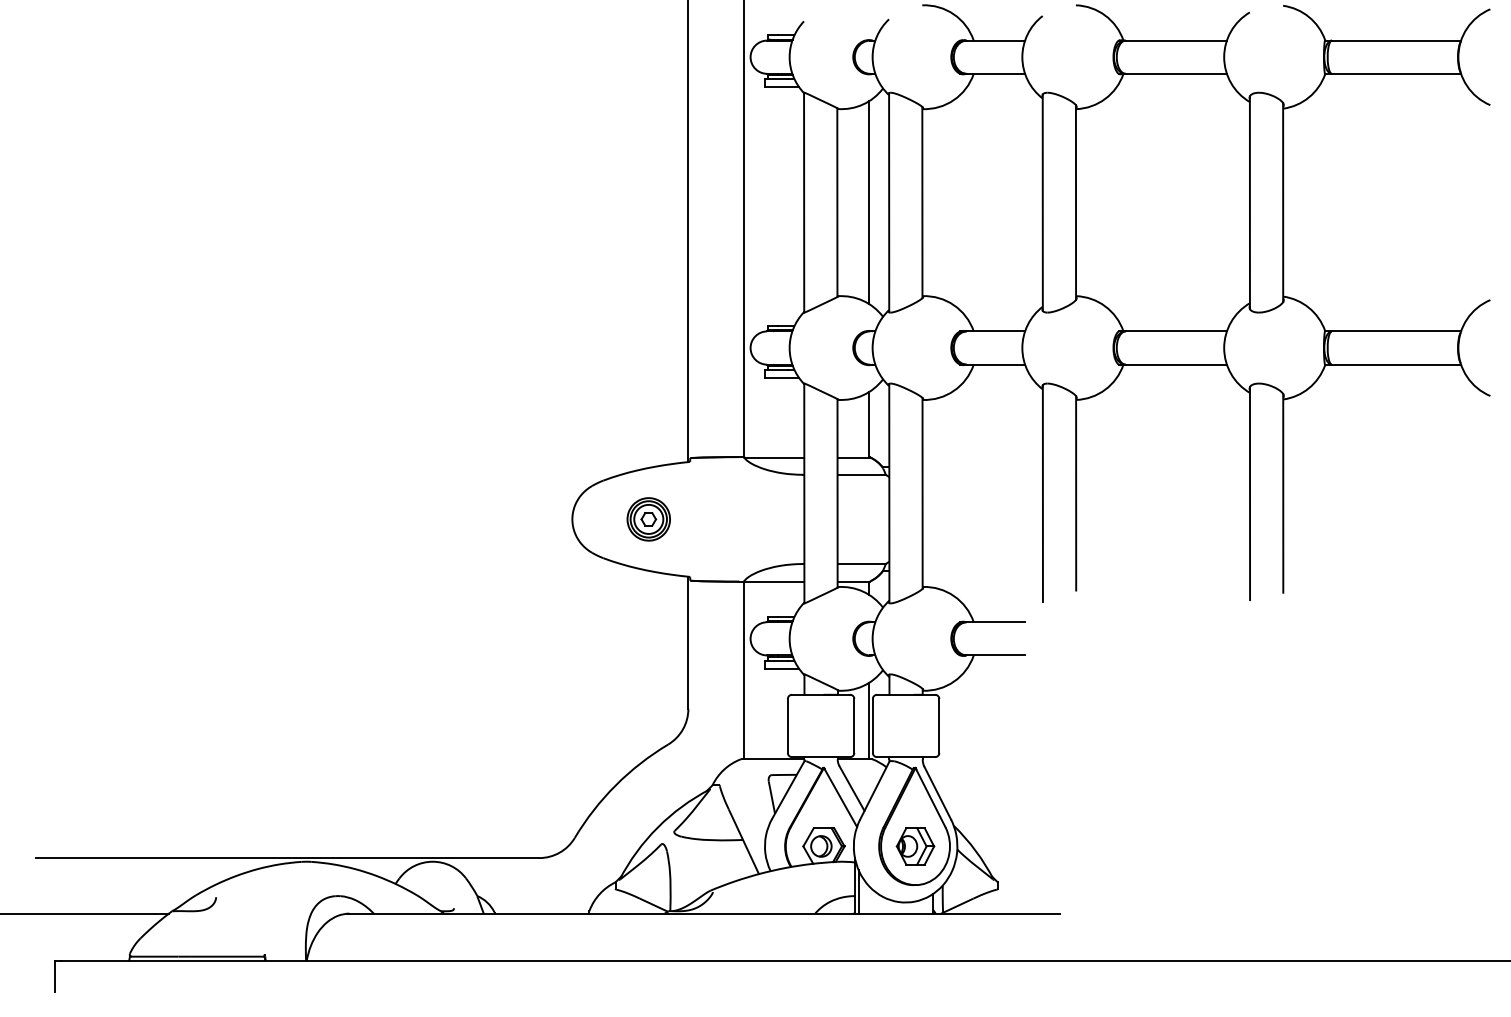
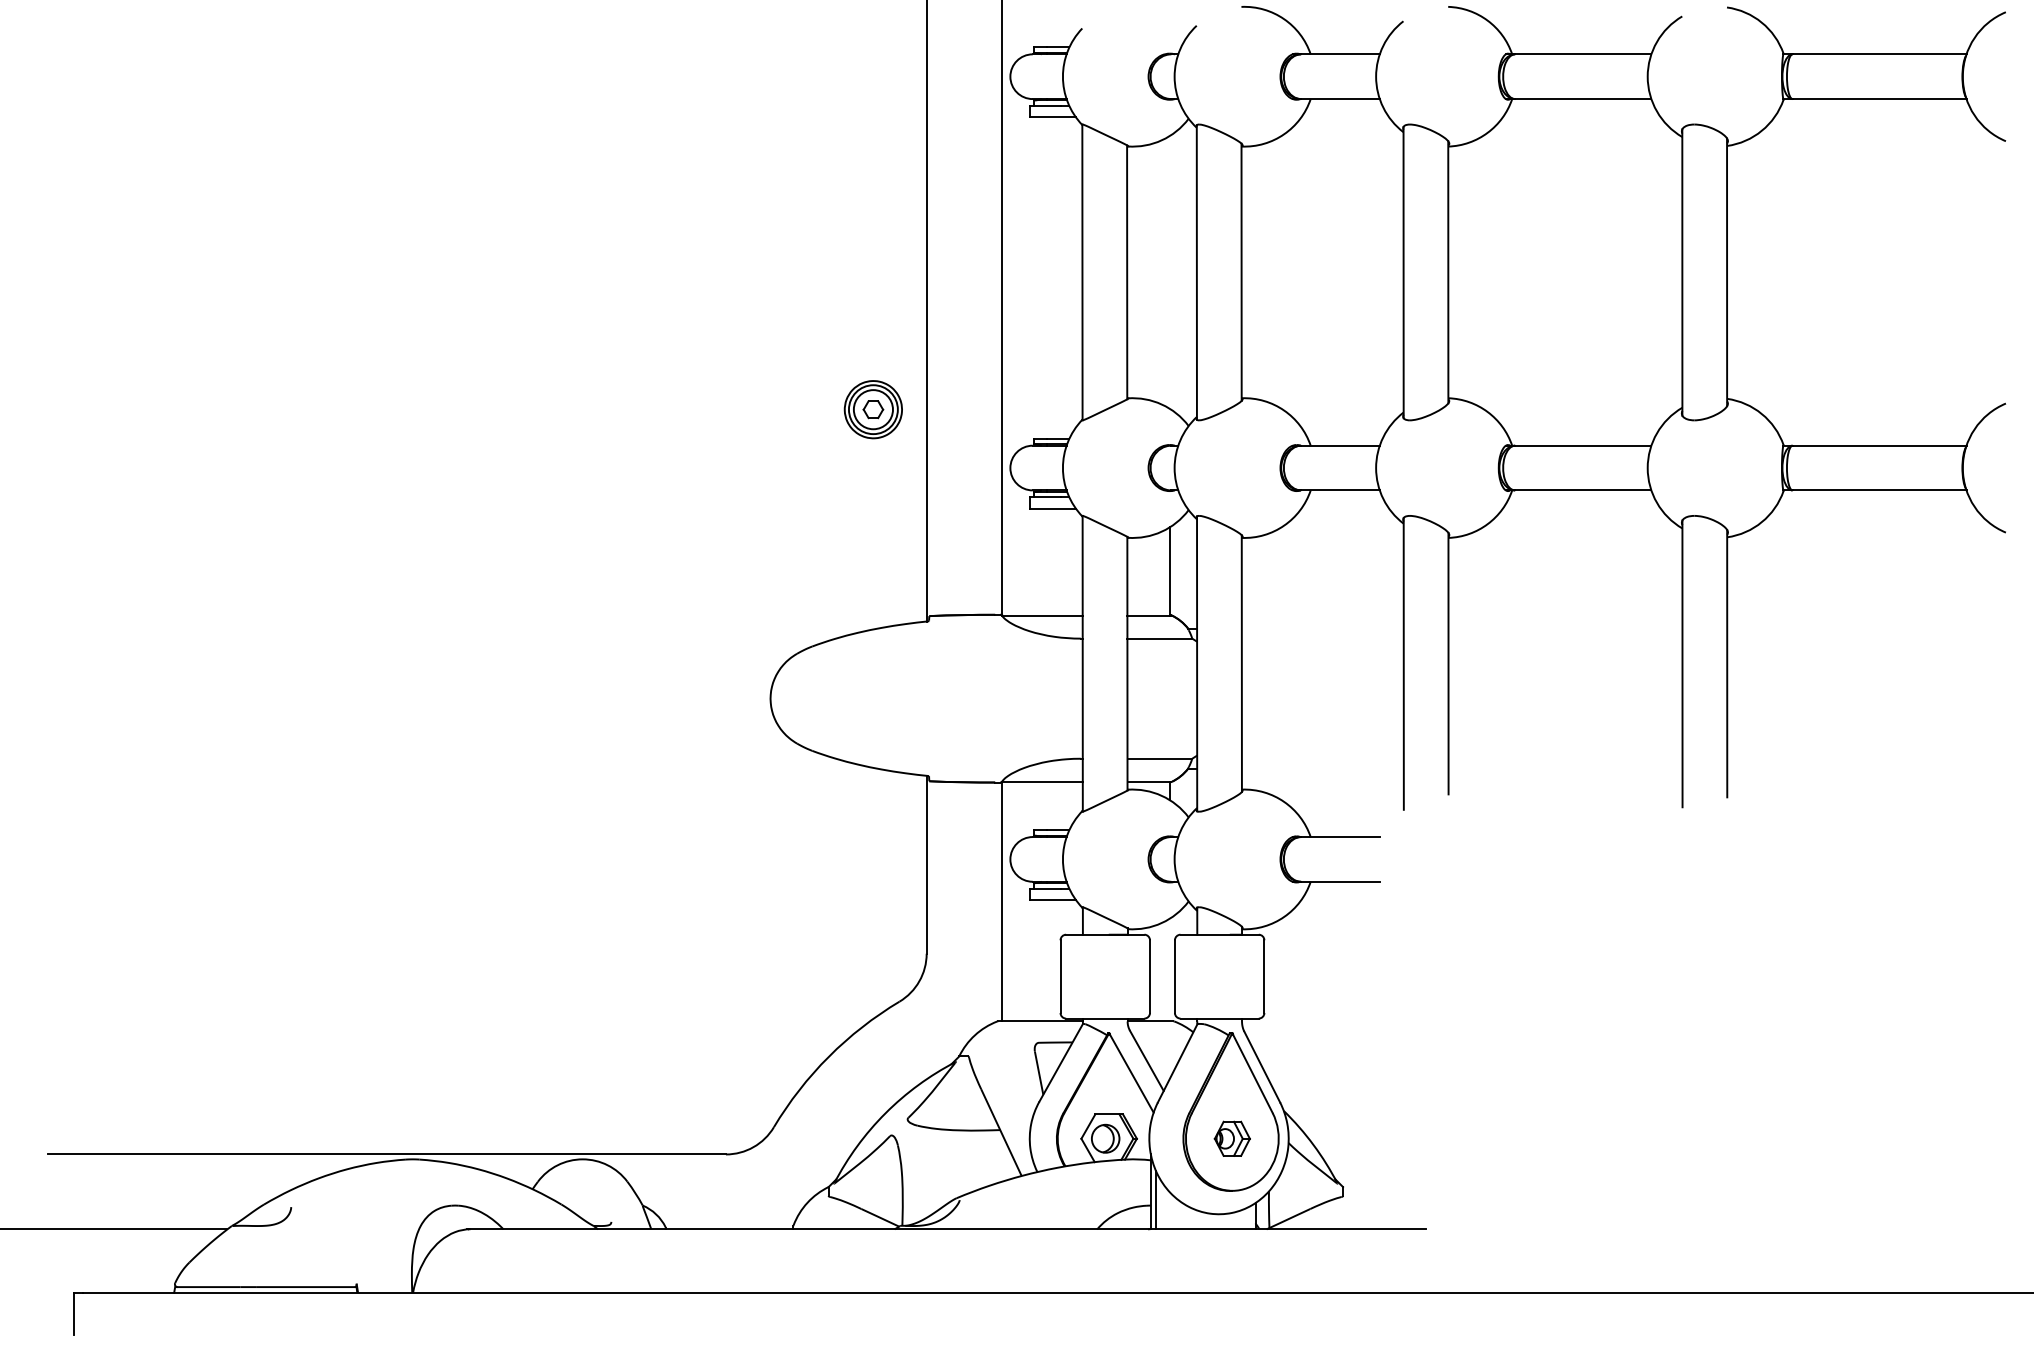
line: (869, 202) -> (1170, 272), removed
part: (648, 519) -> (872, 409), moved
line: (869, 720) -> (1170, 969), removed
part: (915, 846) -> (1232, 1138), size x0.7

